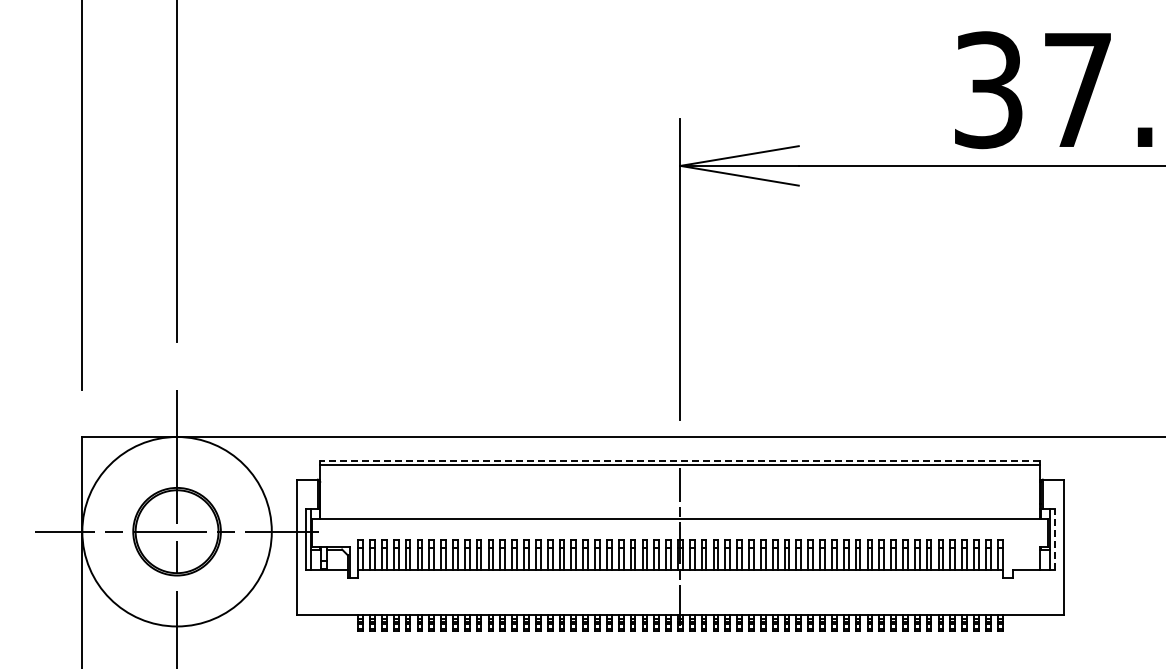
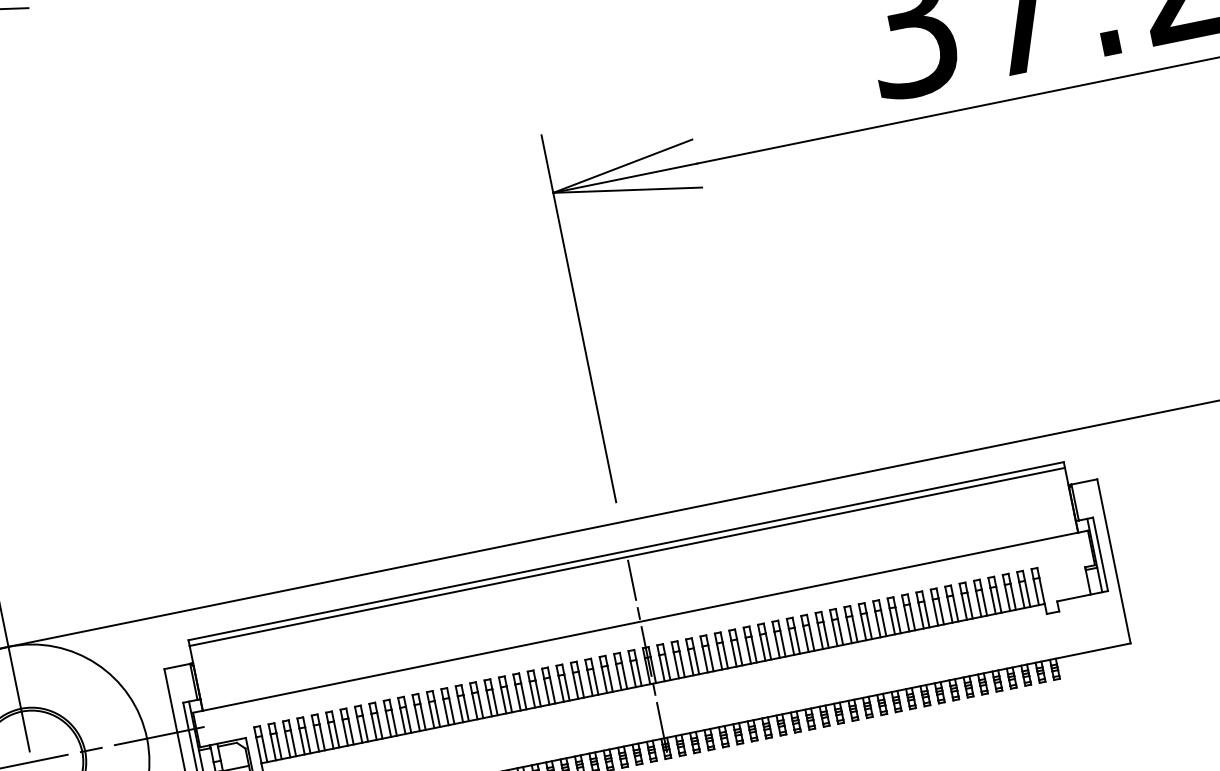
line: (679, 460) -> (625, 551), dashed -> solid
line: (1054, 538) -> (1100, 553), dashed -> solid

